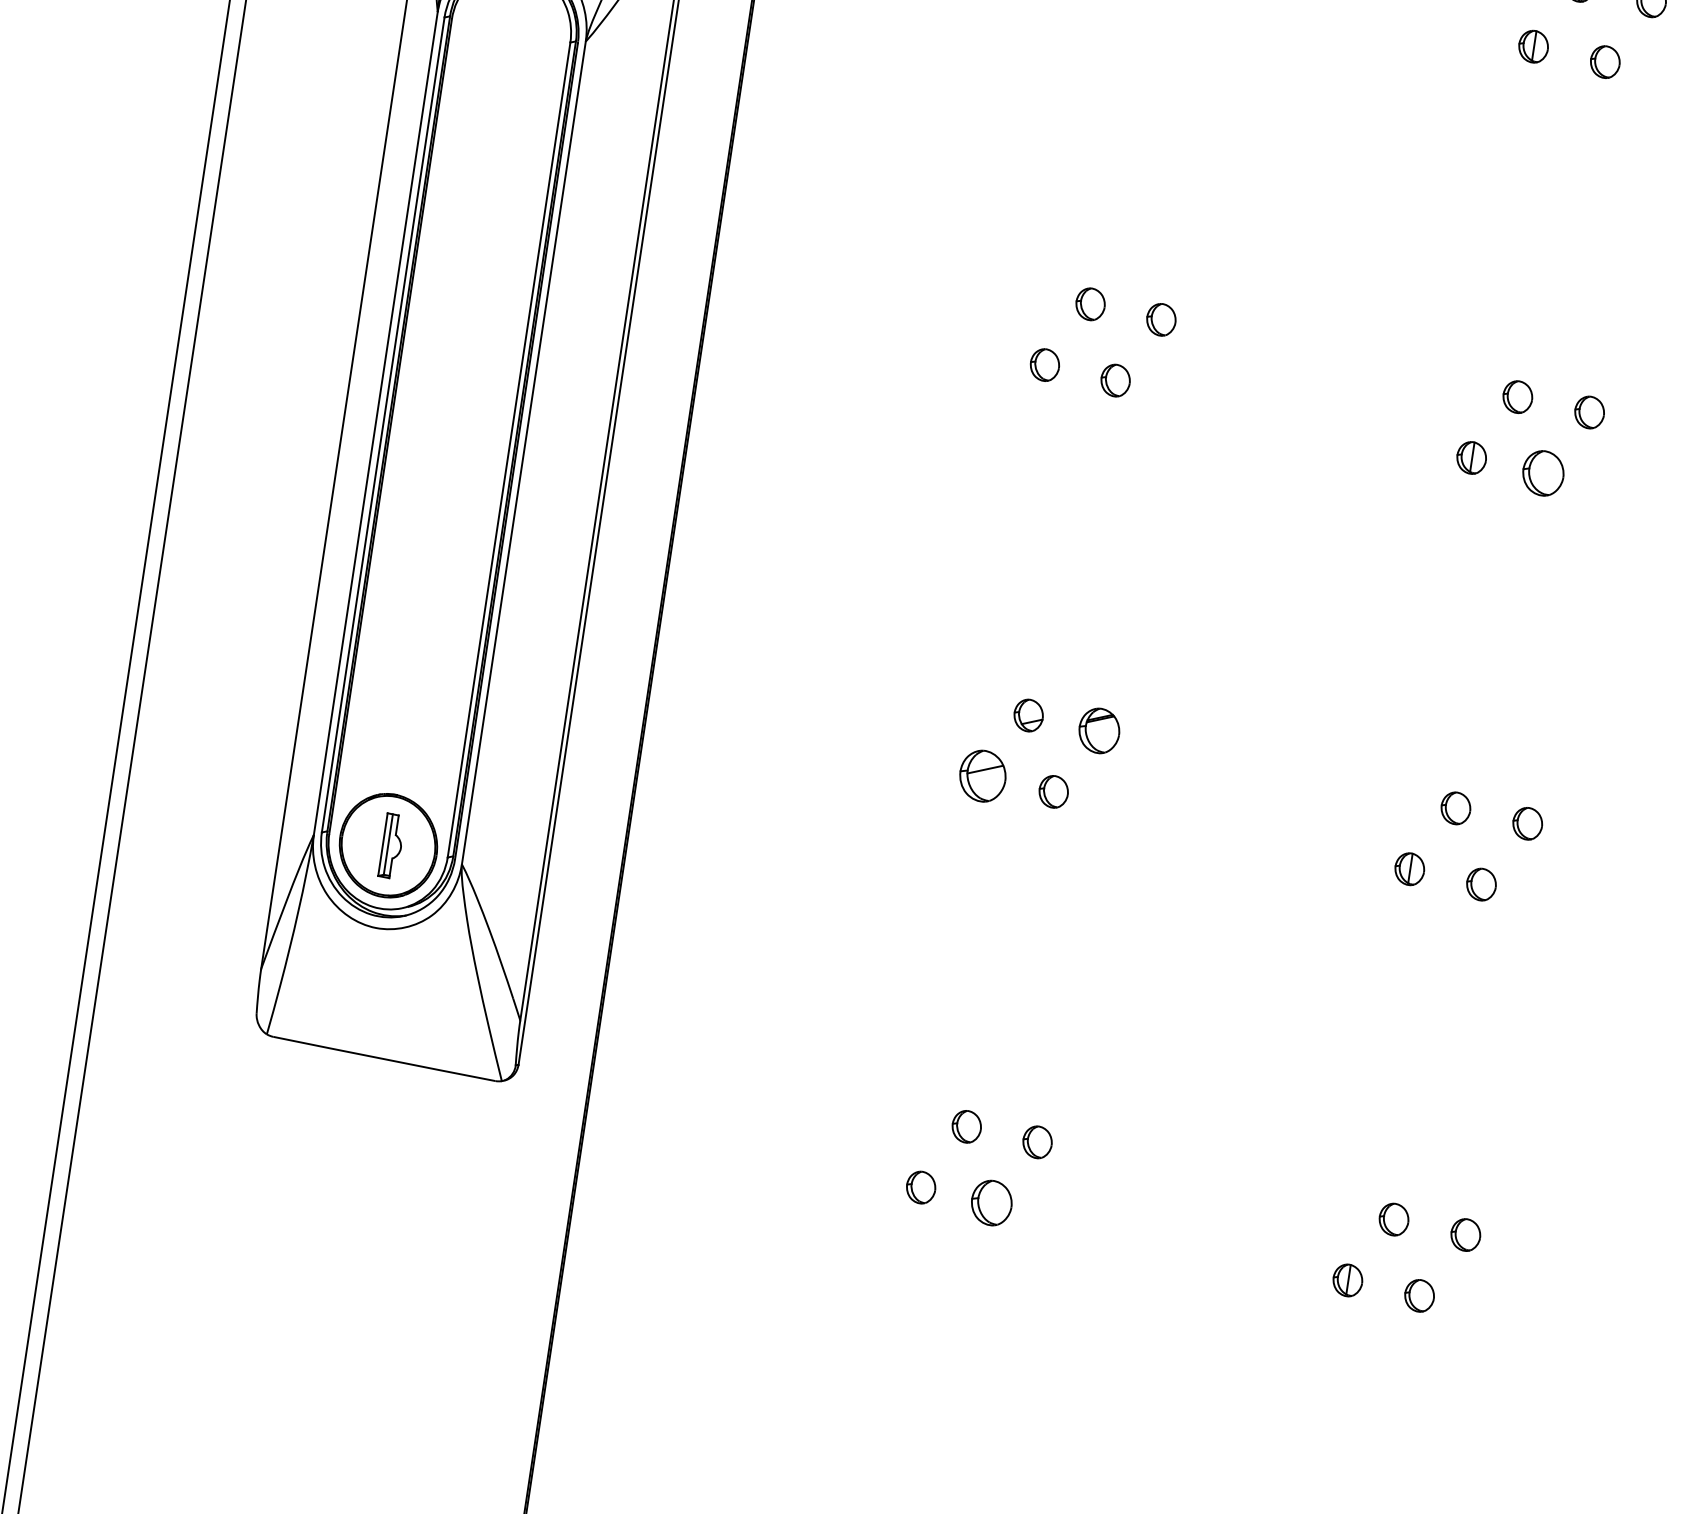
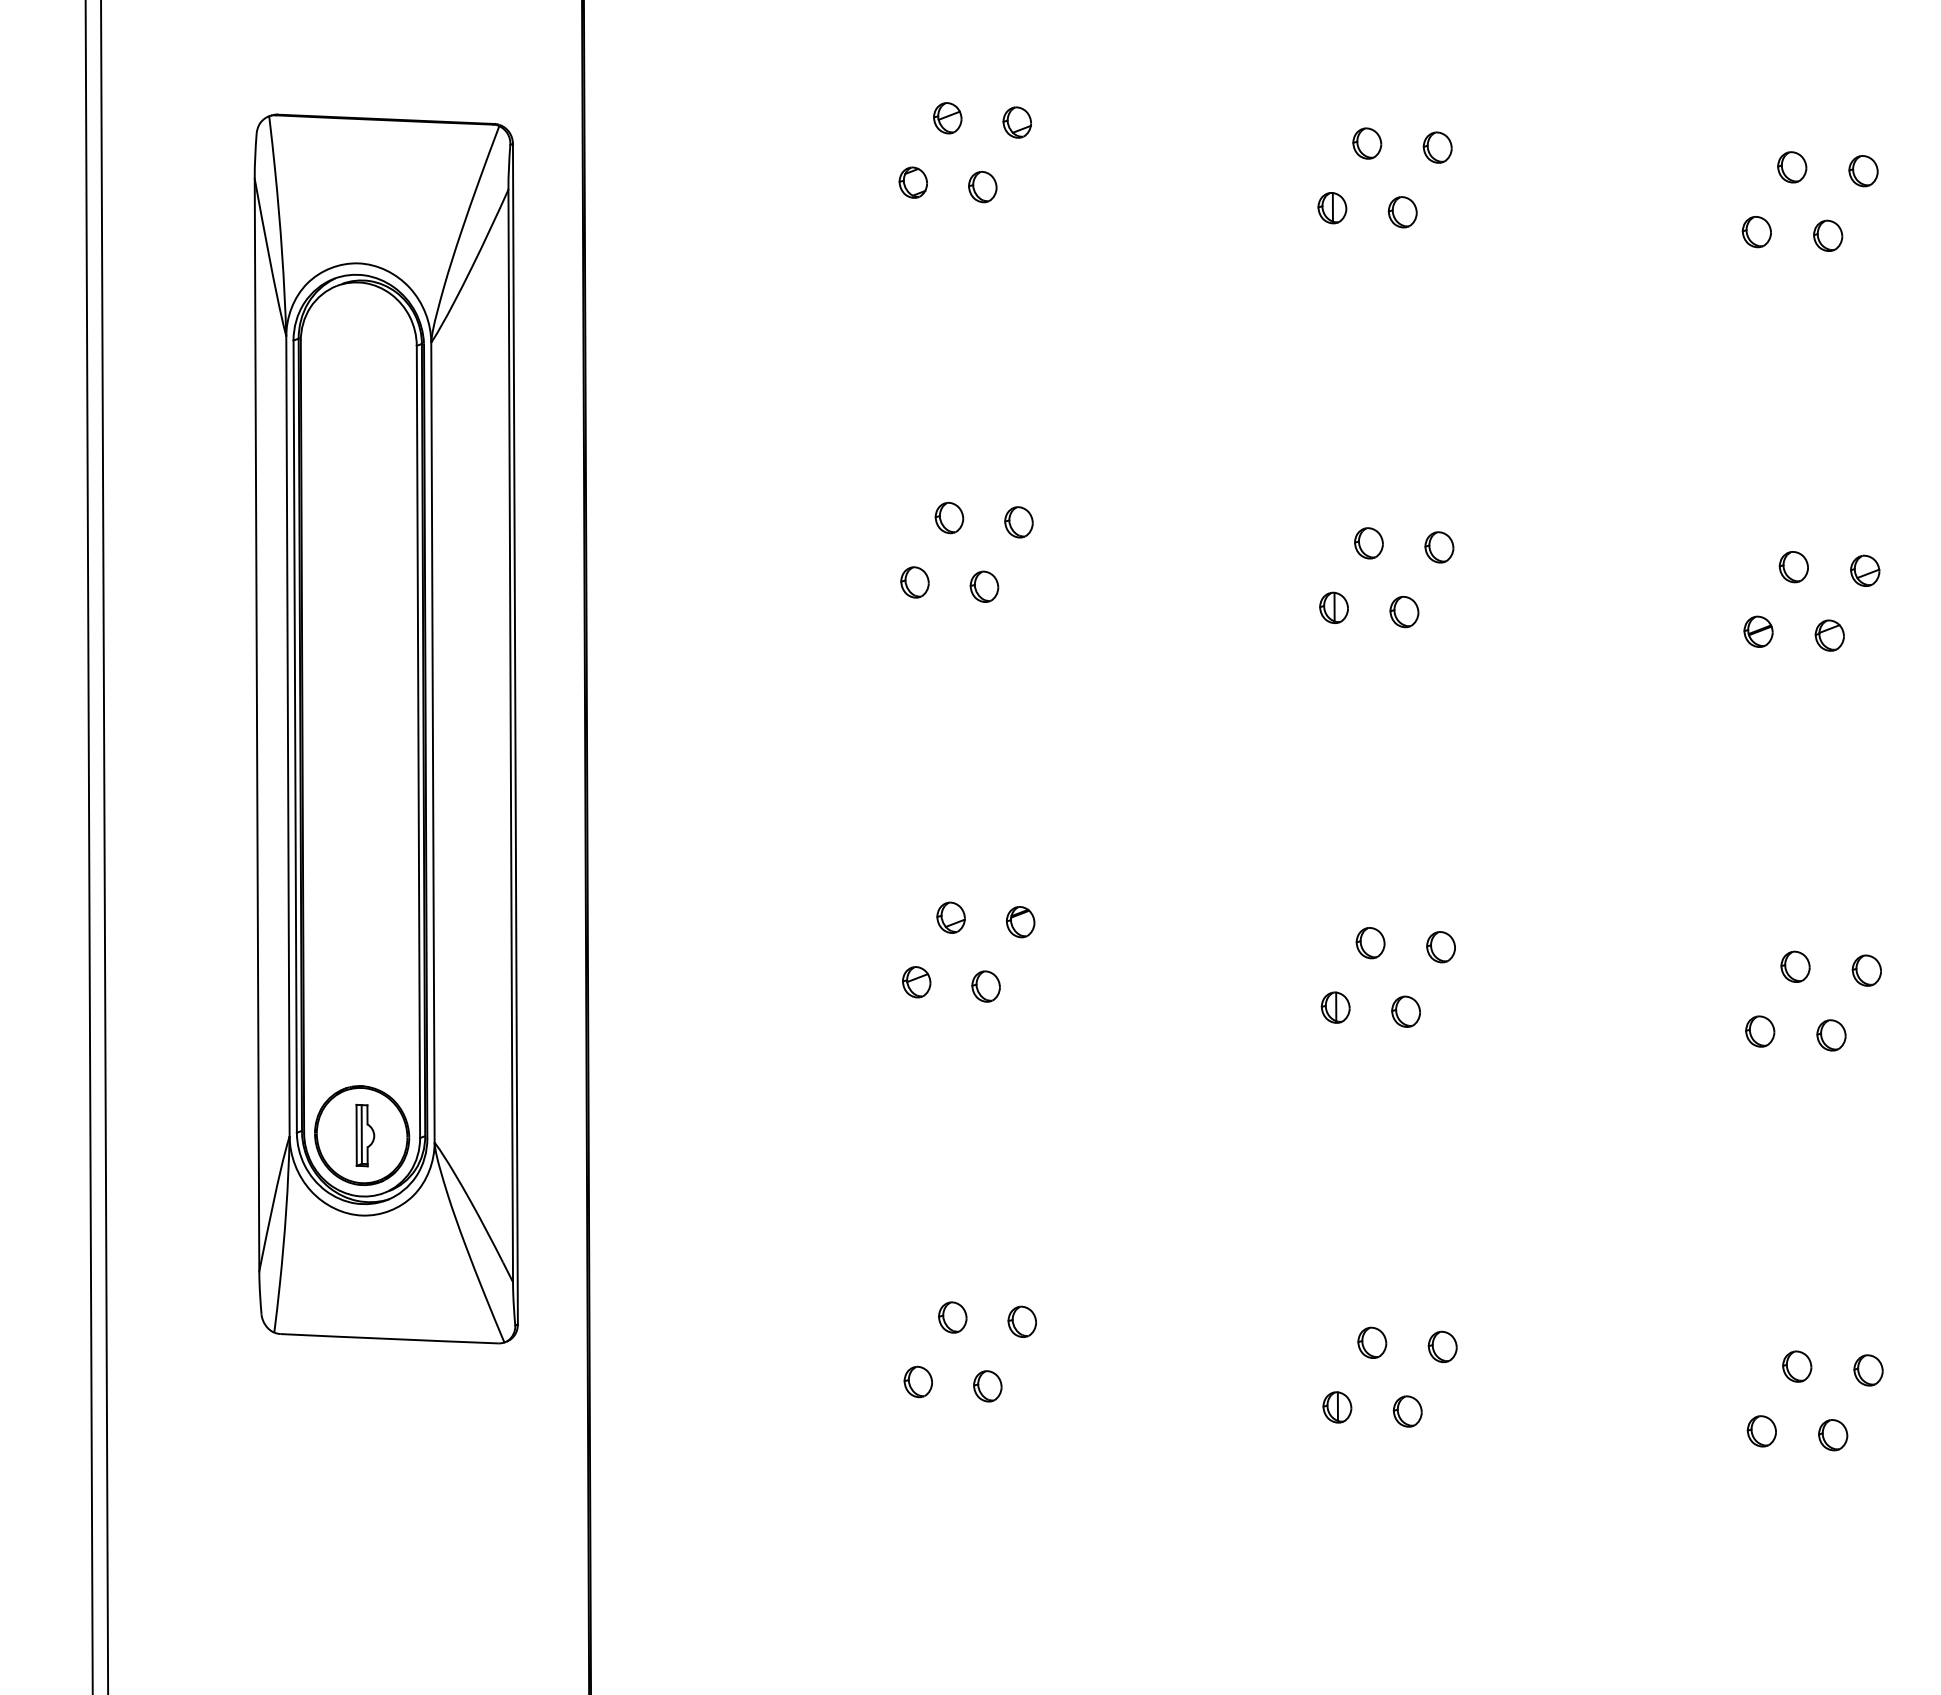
part: (1543, 472) -> (1404, 611), size x0.71
part: (1099, 731) -> (1020, 922), size x0.71
part: (982, 776) -> (916, 982), size x0.62
part: (991, 1203) -> (987, 1386), size x0.71

